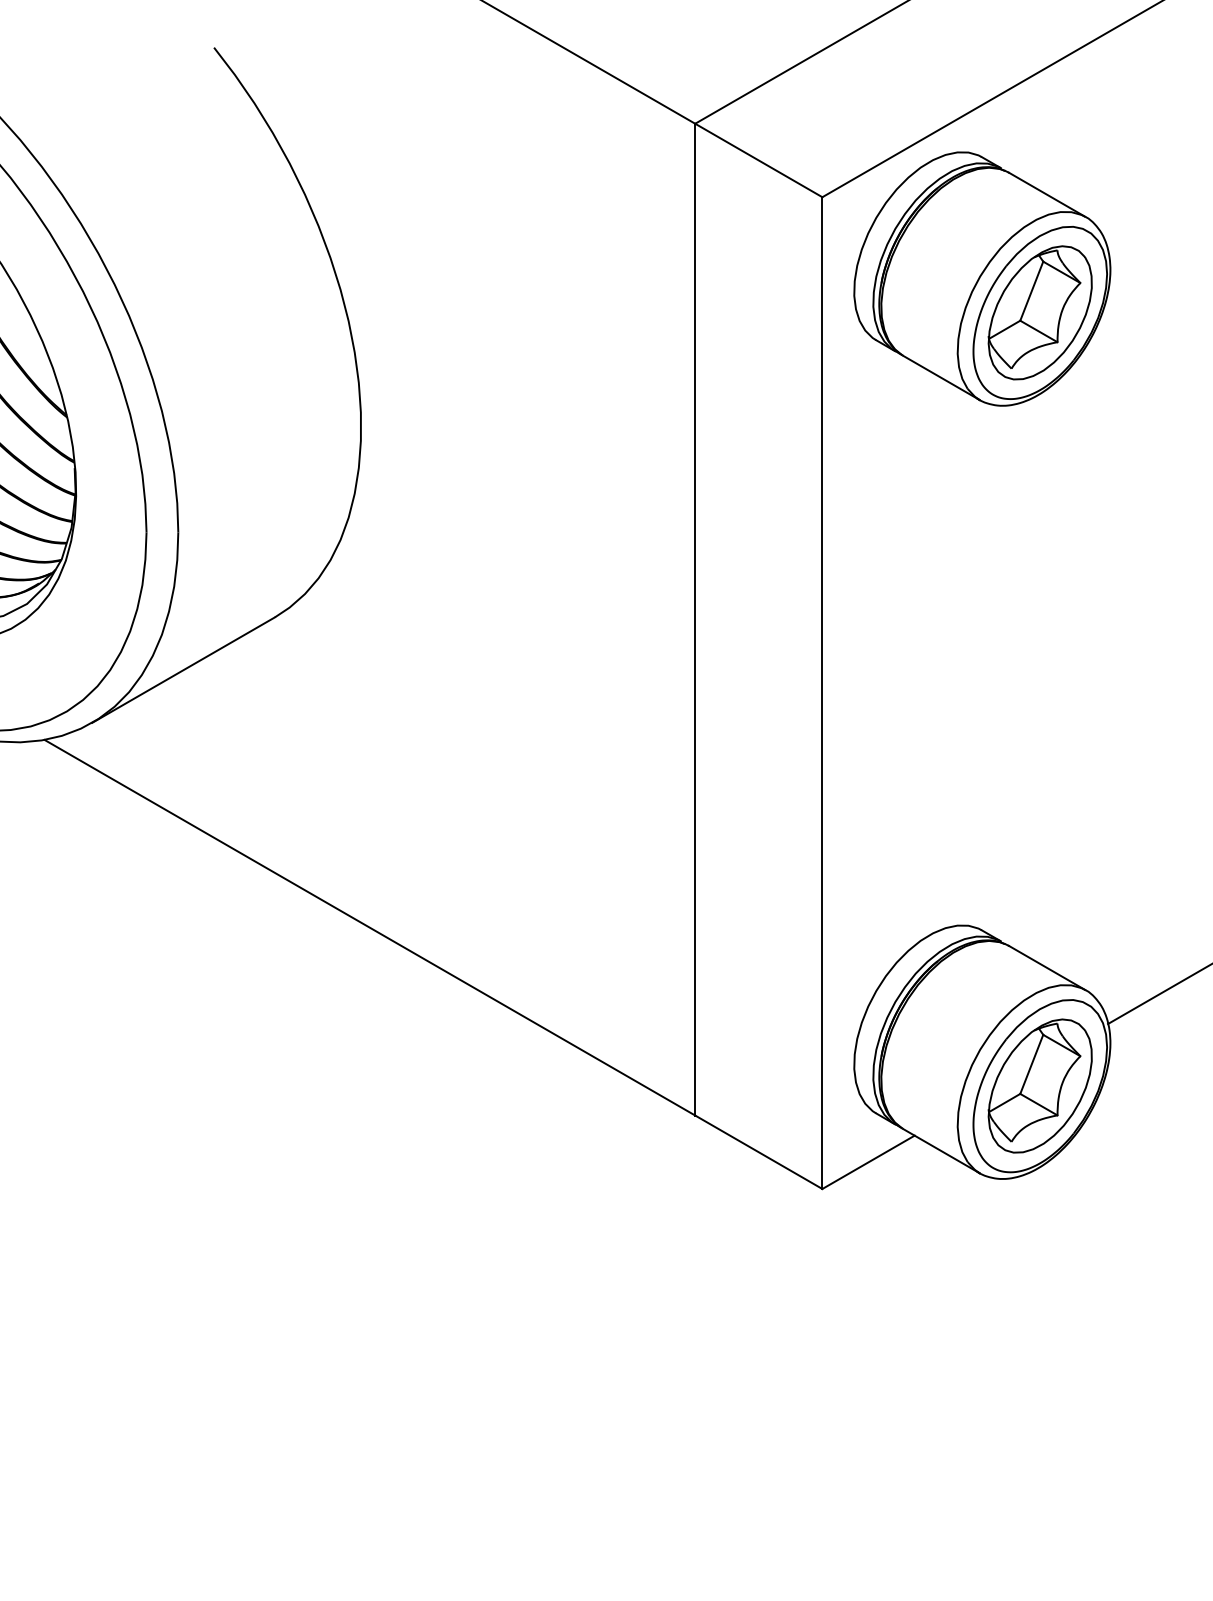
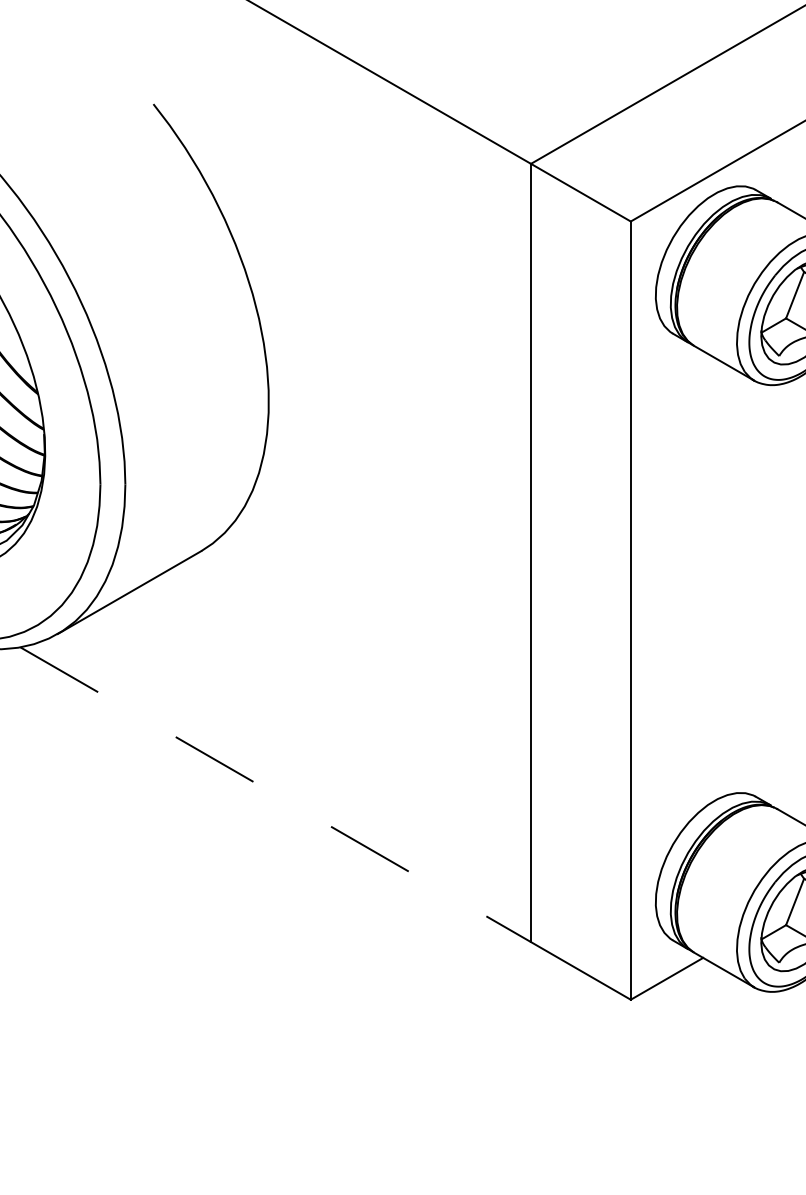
line: (369, 927) -> (275, 794), solid -> dashed

